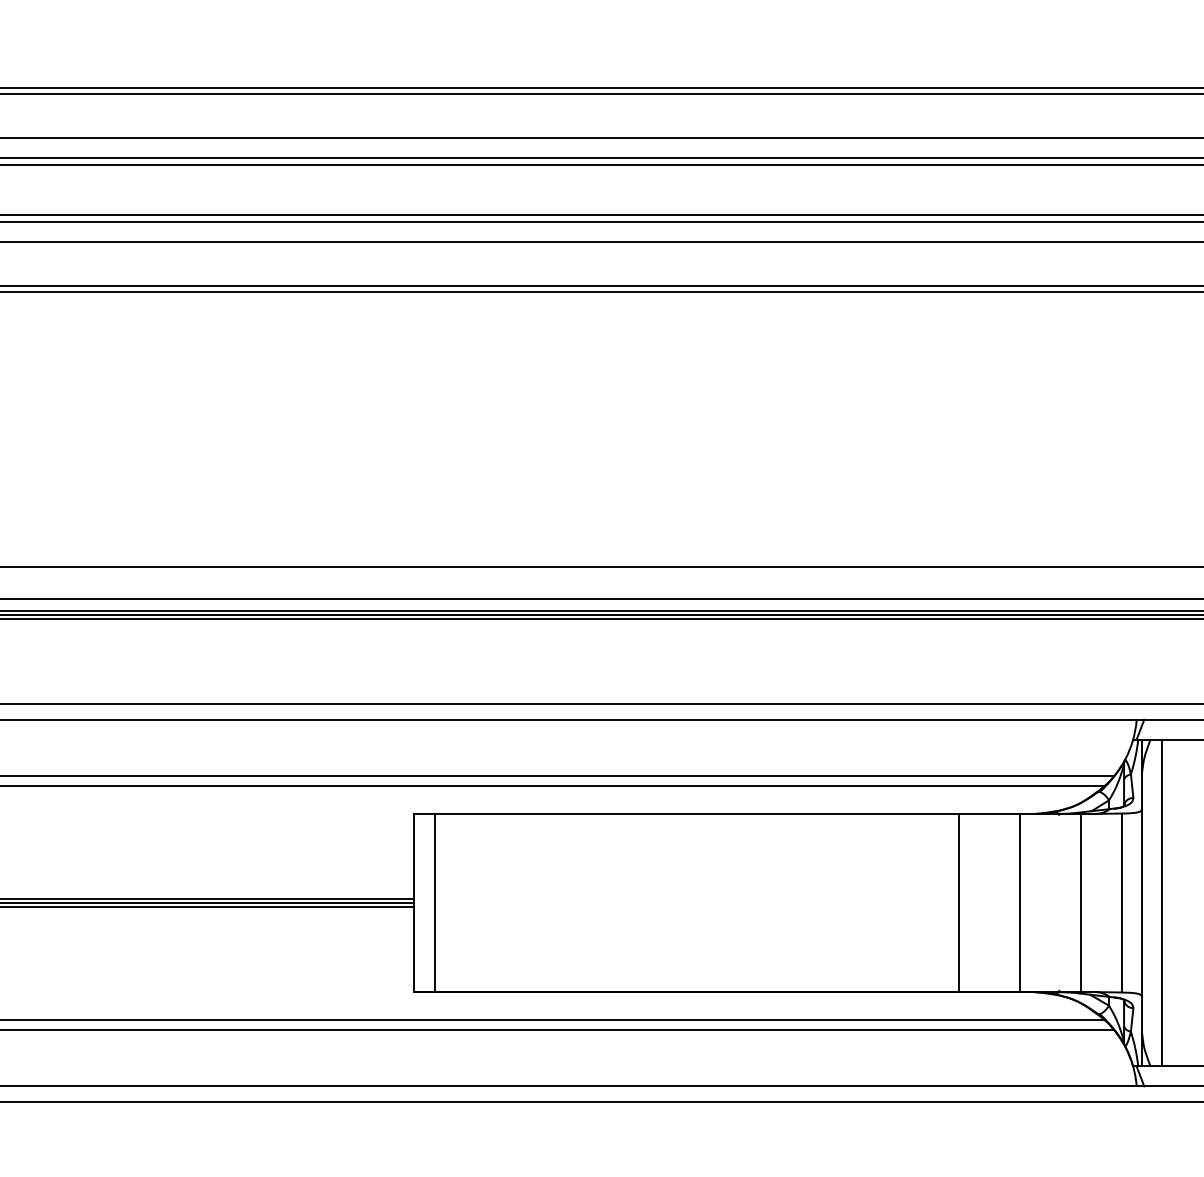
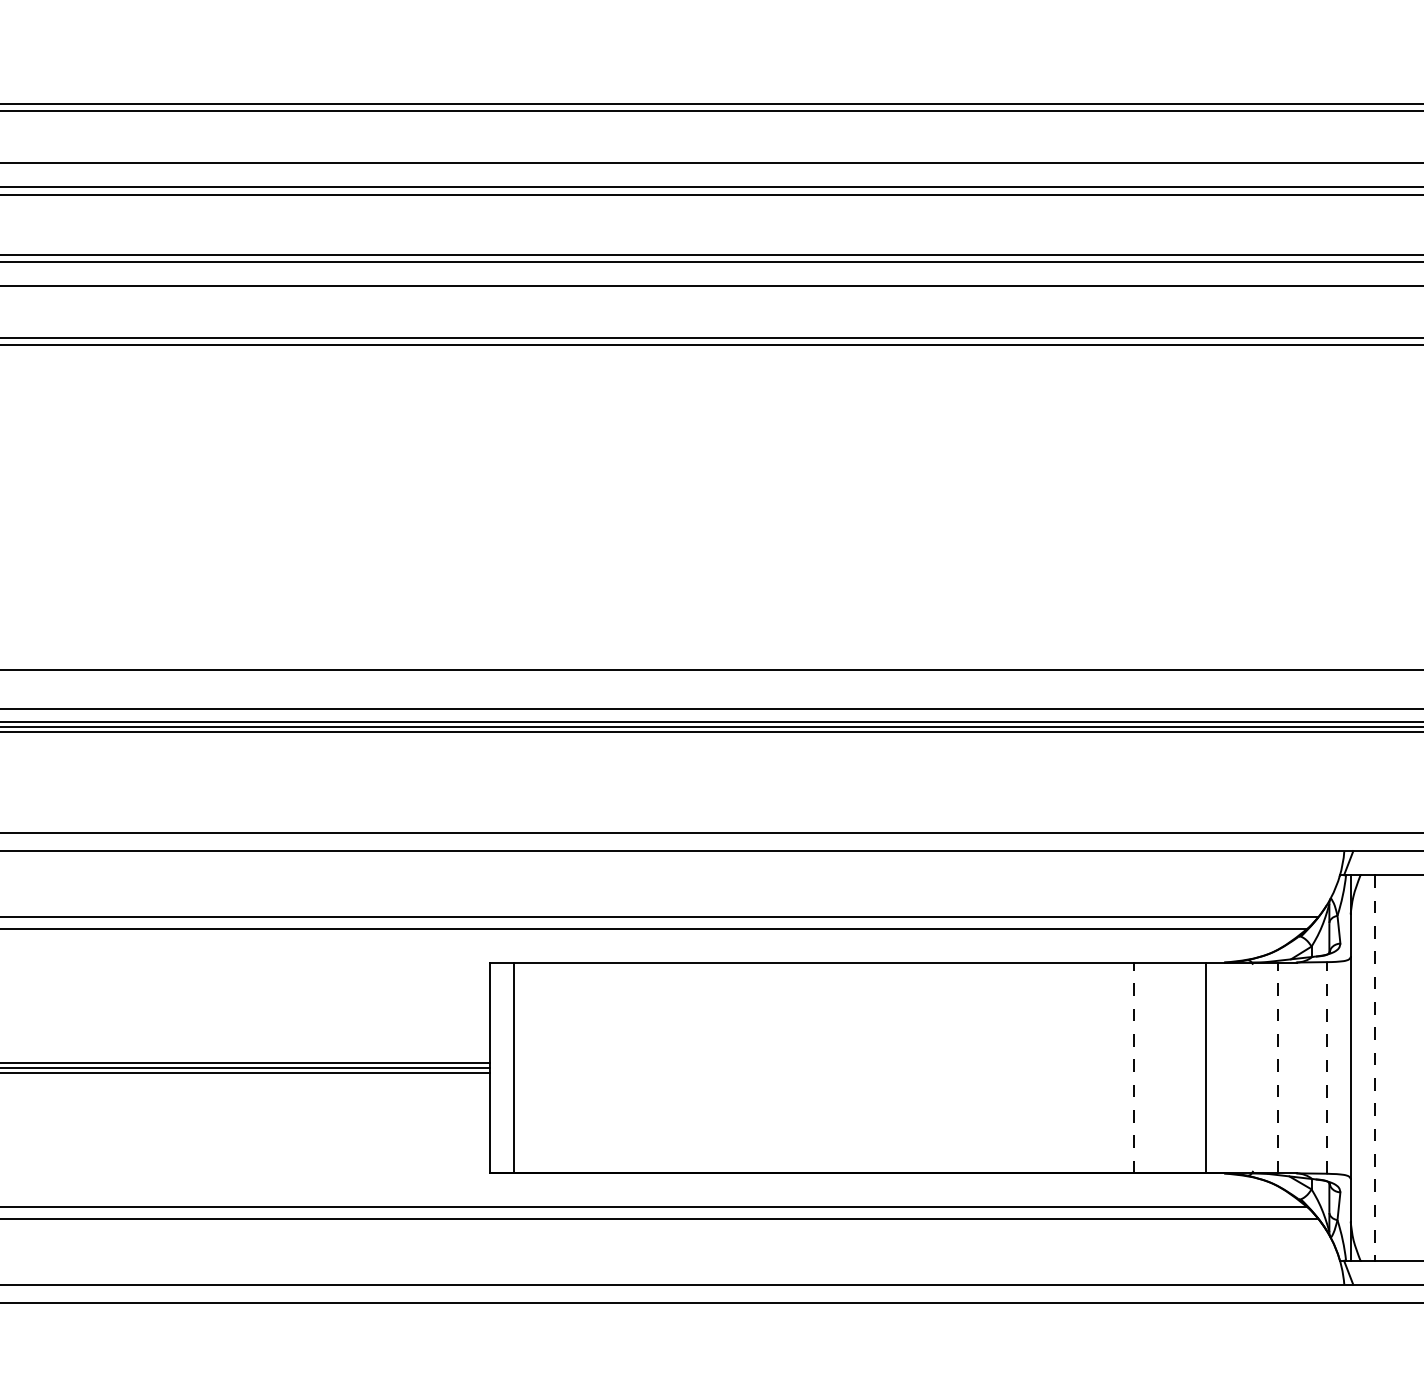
line: (958, 902) -> (1133, 1067), solid -> dashed
line: (1081, 902) -> (1278, 1067), solid -> dashed
line: (1121, 902) -> (1326, 1067), solid -> dashed
line: (1162, 903) -> (1374, 1068), solid -> dashed

